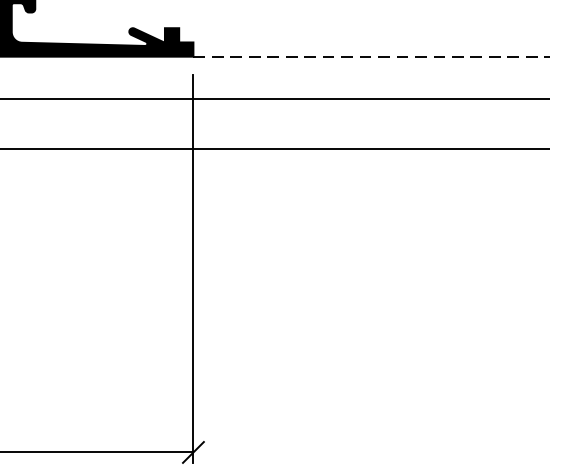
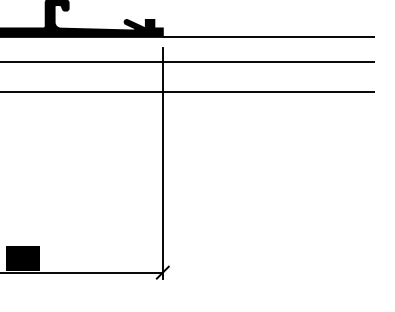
line: (372, 55) -> (269, 36), dashed -> solid

